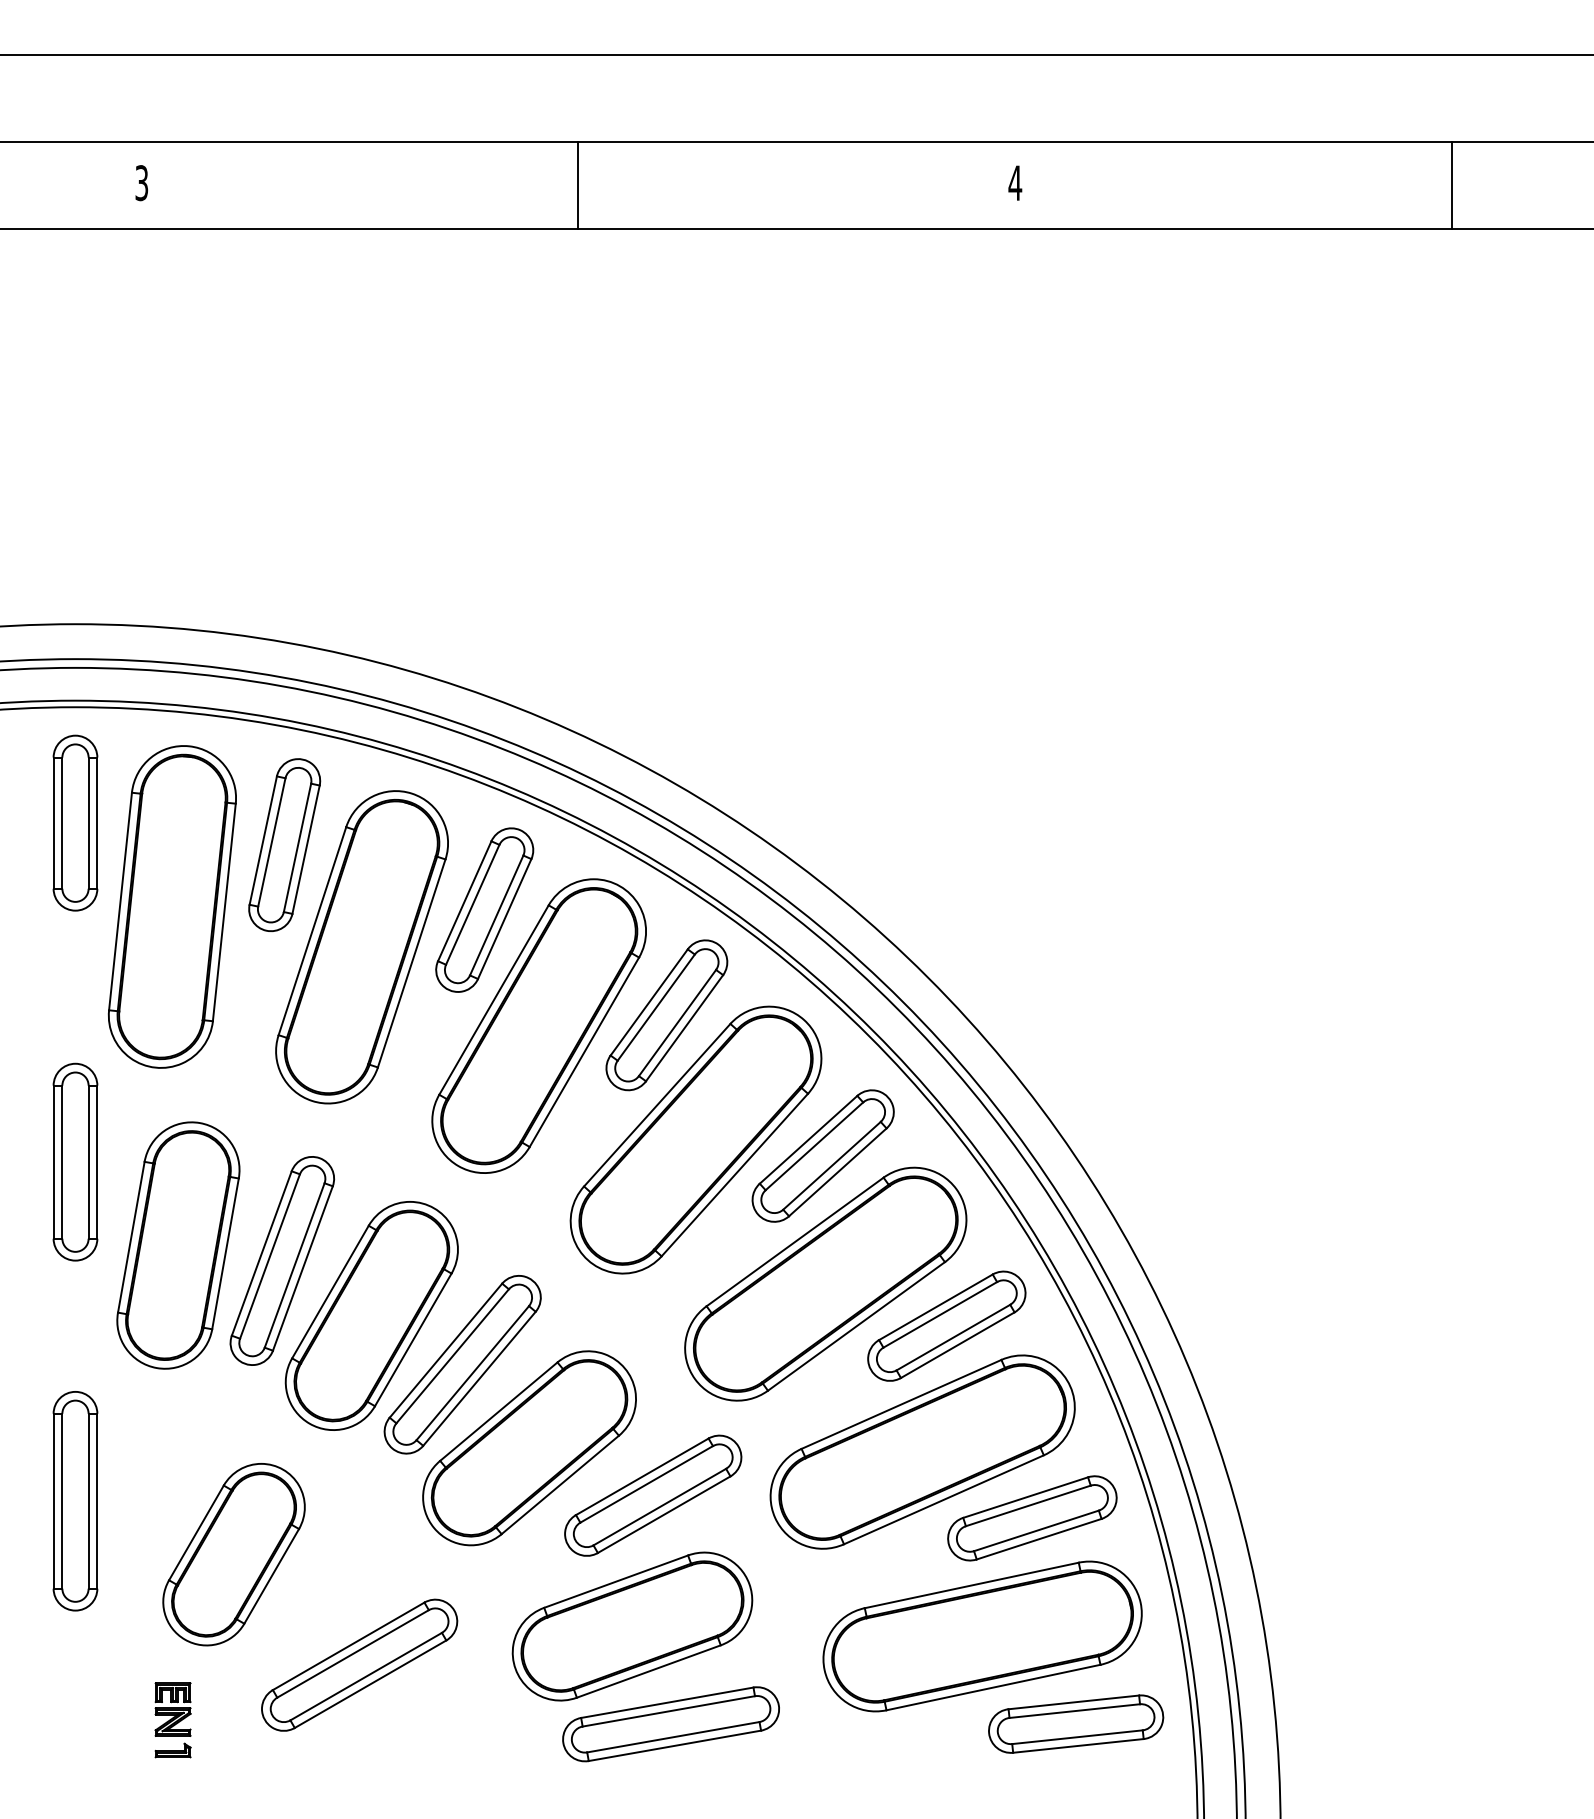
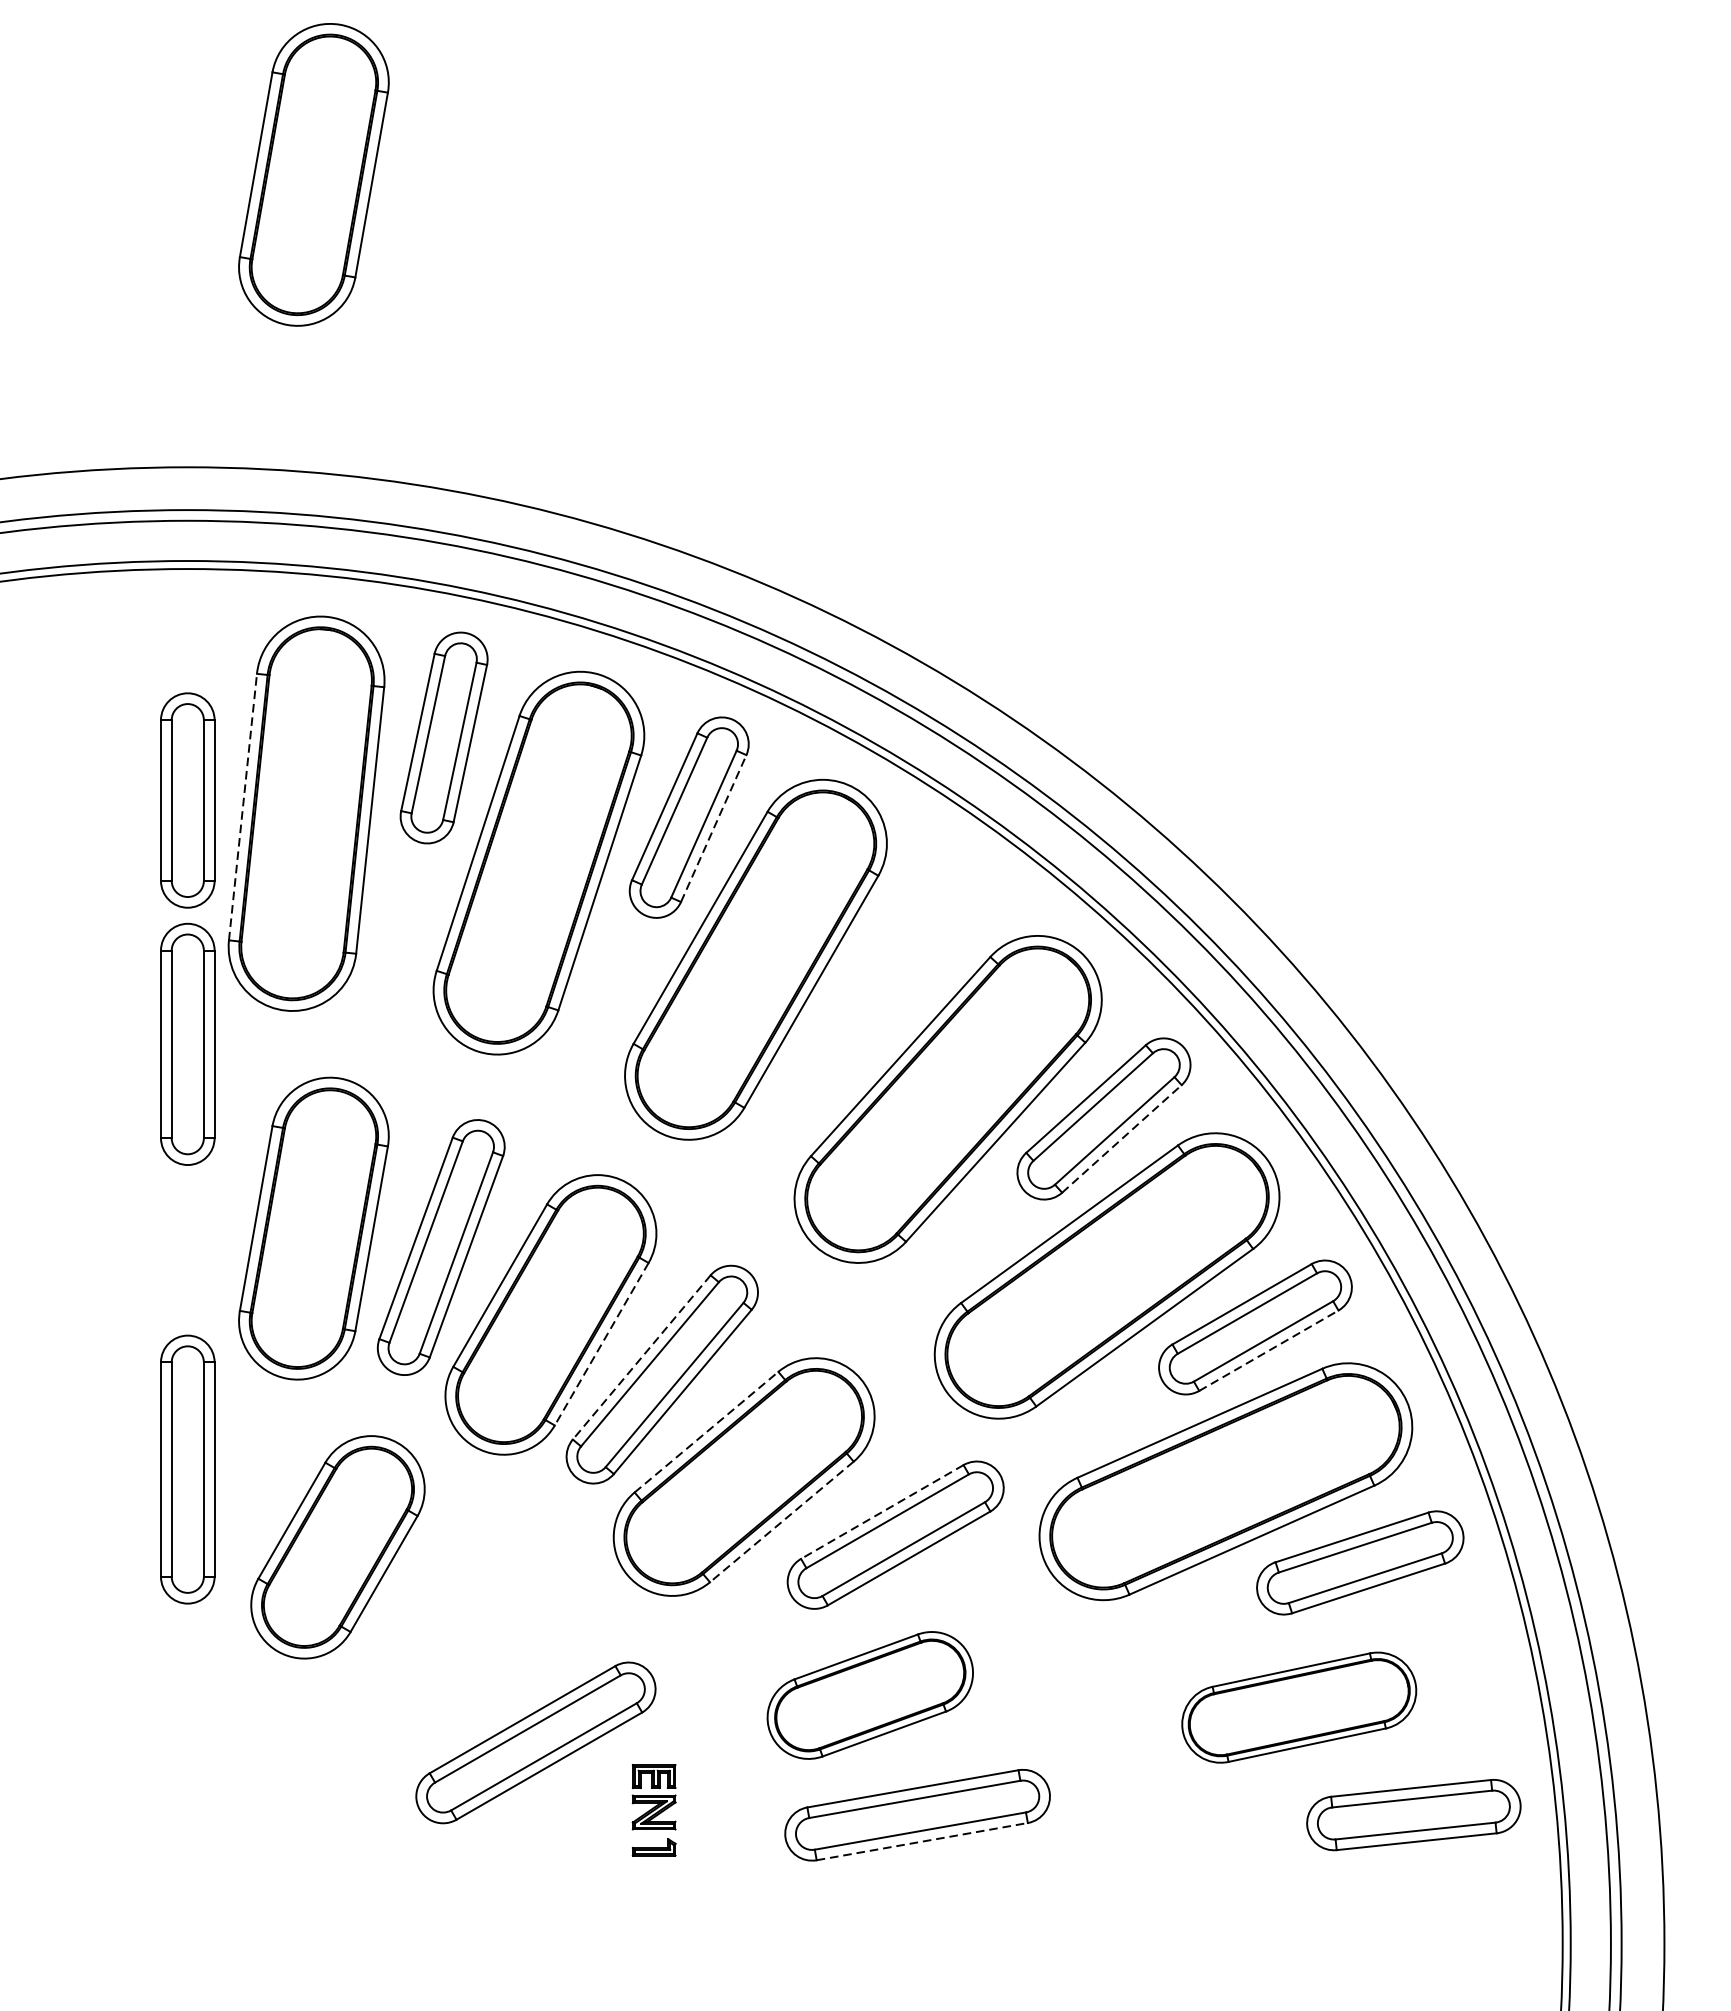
part: (178, 385) -> (314, 174), added
part: (75, 822) -> (187, 799), moved
line: (120, 901) -> (242, 807), solid -> dashed
line: (504, 919) -> (713, 829), solid -> dashed
part: (666, 1015) -> (911, 946), removed
part: (75, 1161) -> (187, 1043), moved
line: (837, 1172) -> (1121, 1139), solid -> dashed
line: (413, 1339) -> (601, 1343), solid -> dashed
line: (957, 1345) -> (1268, 1351), solid -> dashed
line: (445, 1351) -> (641, 1358), solid -> dashed
line: (498, 1411) -> (706, 1431), solid -> dashed
line: (642, 1476) -> (882, 1511), solid -> dashed
line: (560, 1484) -> (782, 1521), solid -> dashed
part: (75, 1501) -> (187, 1469), moved
part: (233, 1554) -> (337, 1547), moved
part: (632, 1626) -> (870, 1695), size x0.7
part: (982, 1636) -> (1299, 1707), size x0.6
part: (172, 1720) -> (653, 1810), moved
line: (675, 1745) -> (922, 1841), solid -> dashed

